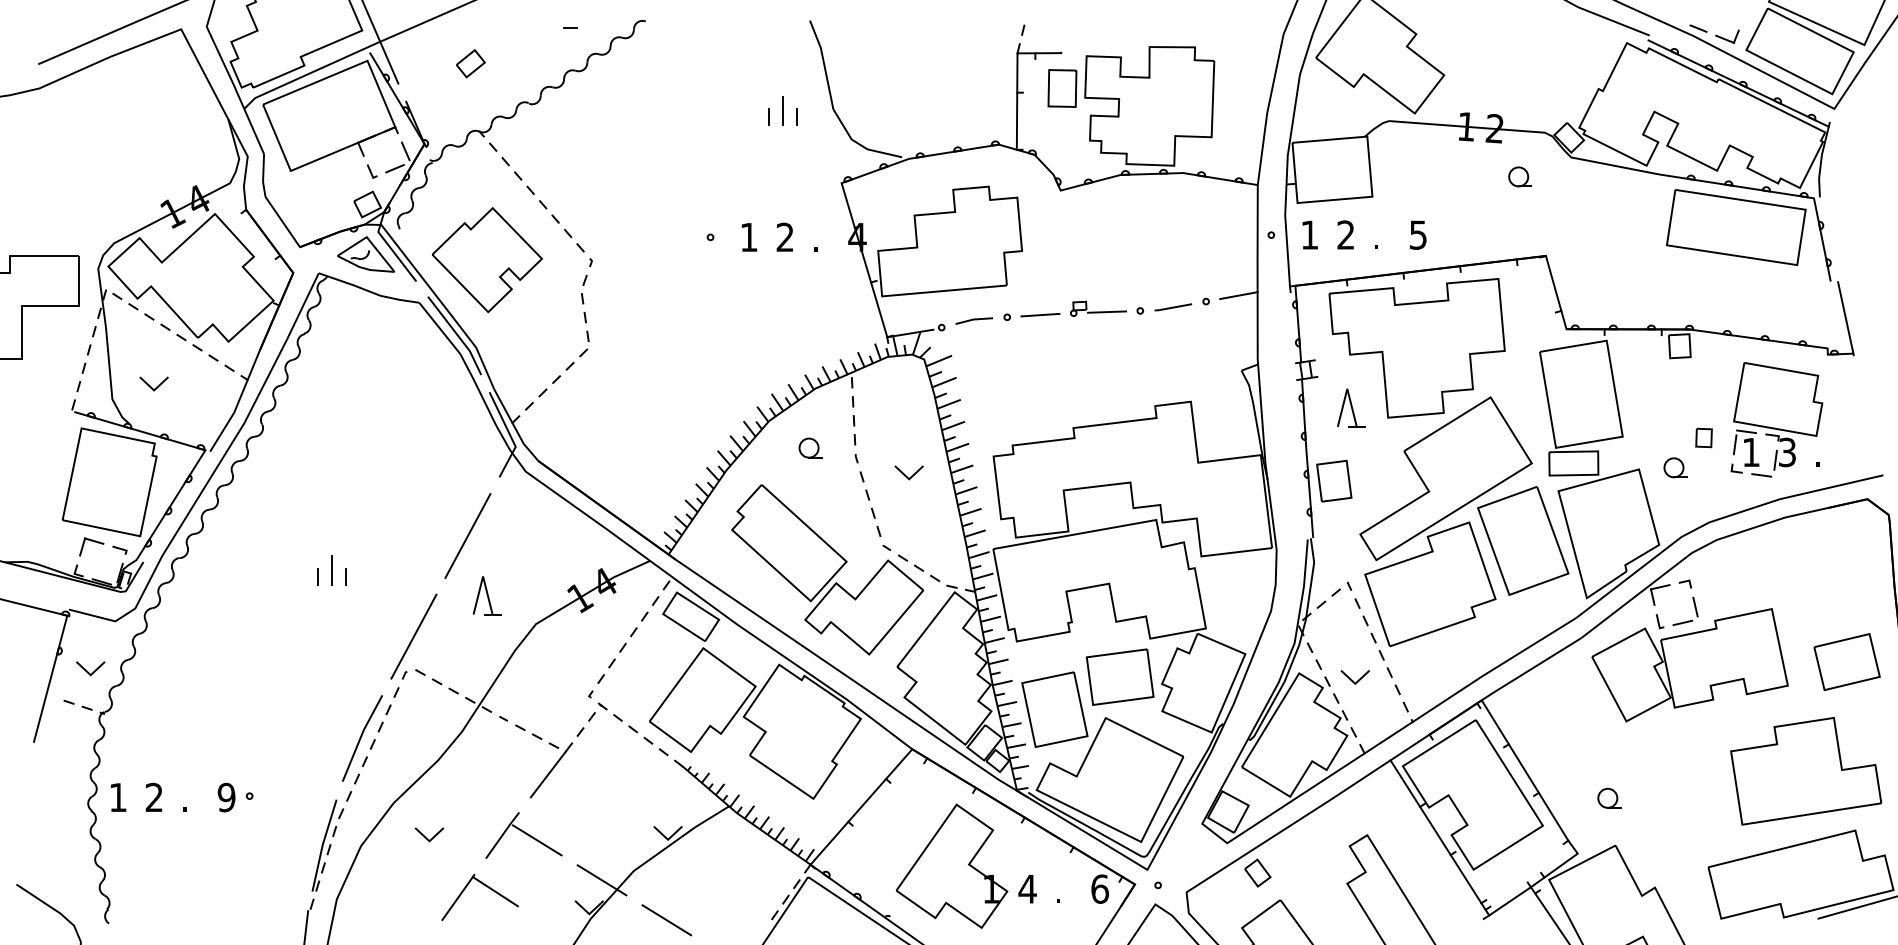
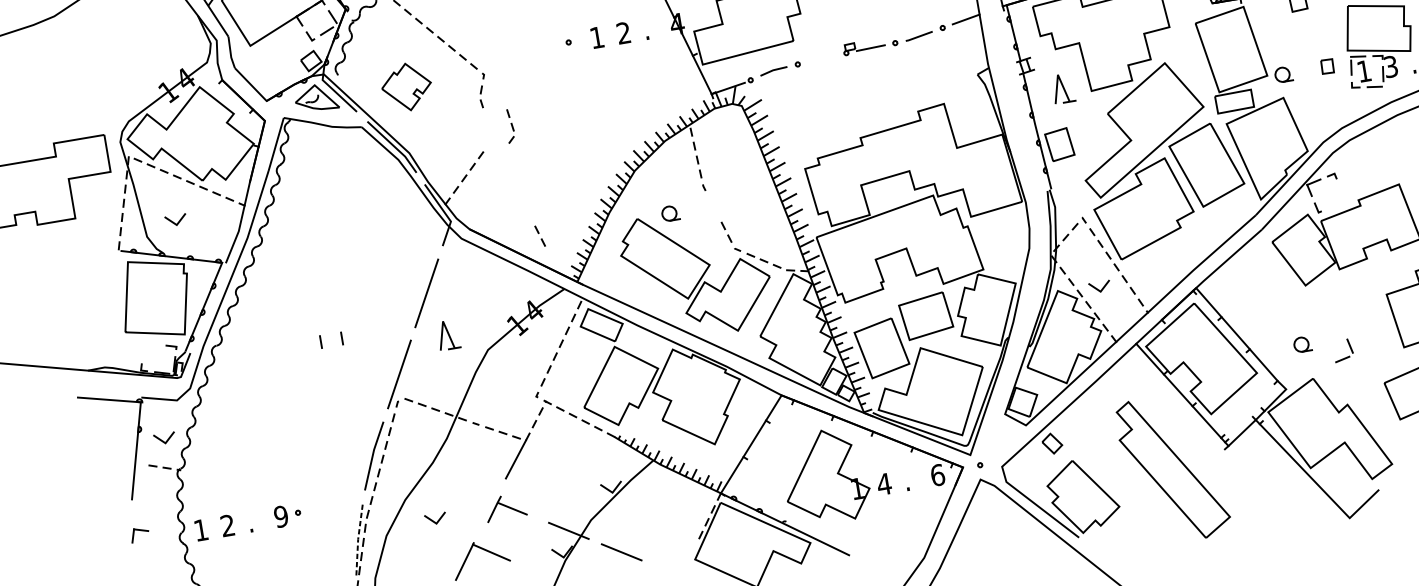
part: (487, 260) -> (406, 87), size x0.6
line: (1040, 314) -> (822, 58), removed
part: (584, 334) -> (509, 126), moved
part: (810, 447) -> (670, 213), moved
part: (1675, 467) -> (1283, 74), moved
line: (905, 474) -> (742, 193), removed
part: (864, 485) -> (539, 235), moved
part: (91, 546) -> (139, 534), moved
line: (332, 570) -> (331, 335), removed
part: (1694, 608) -> (1349, 347), moved
part: (523, 835) -> (505, 507), size x0.7
line: (322, 844) -> (357, 539), solid -> dashed

